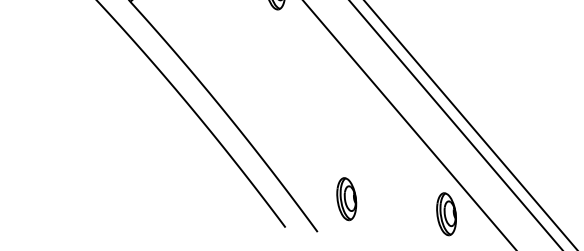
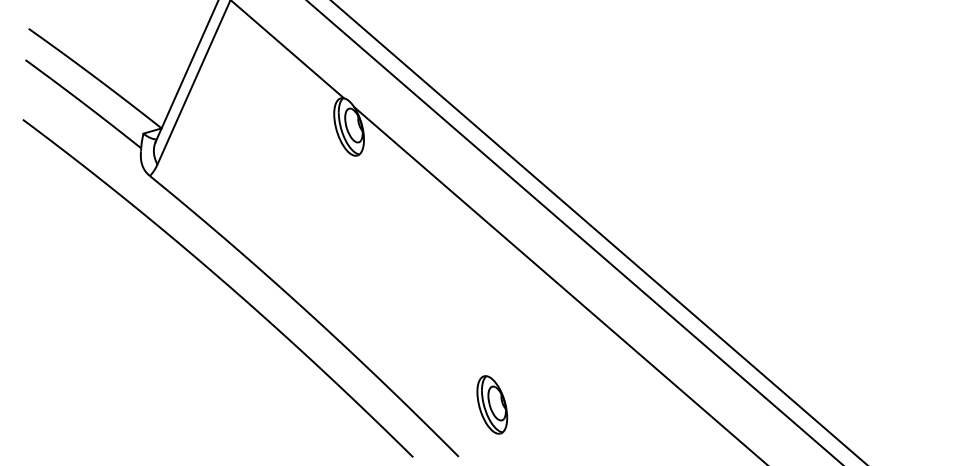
part: (446, 213) -> (634, 404), removed

